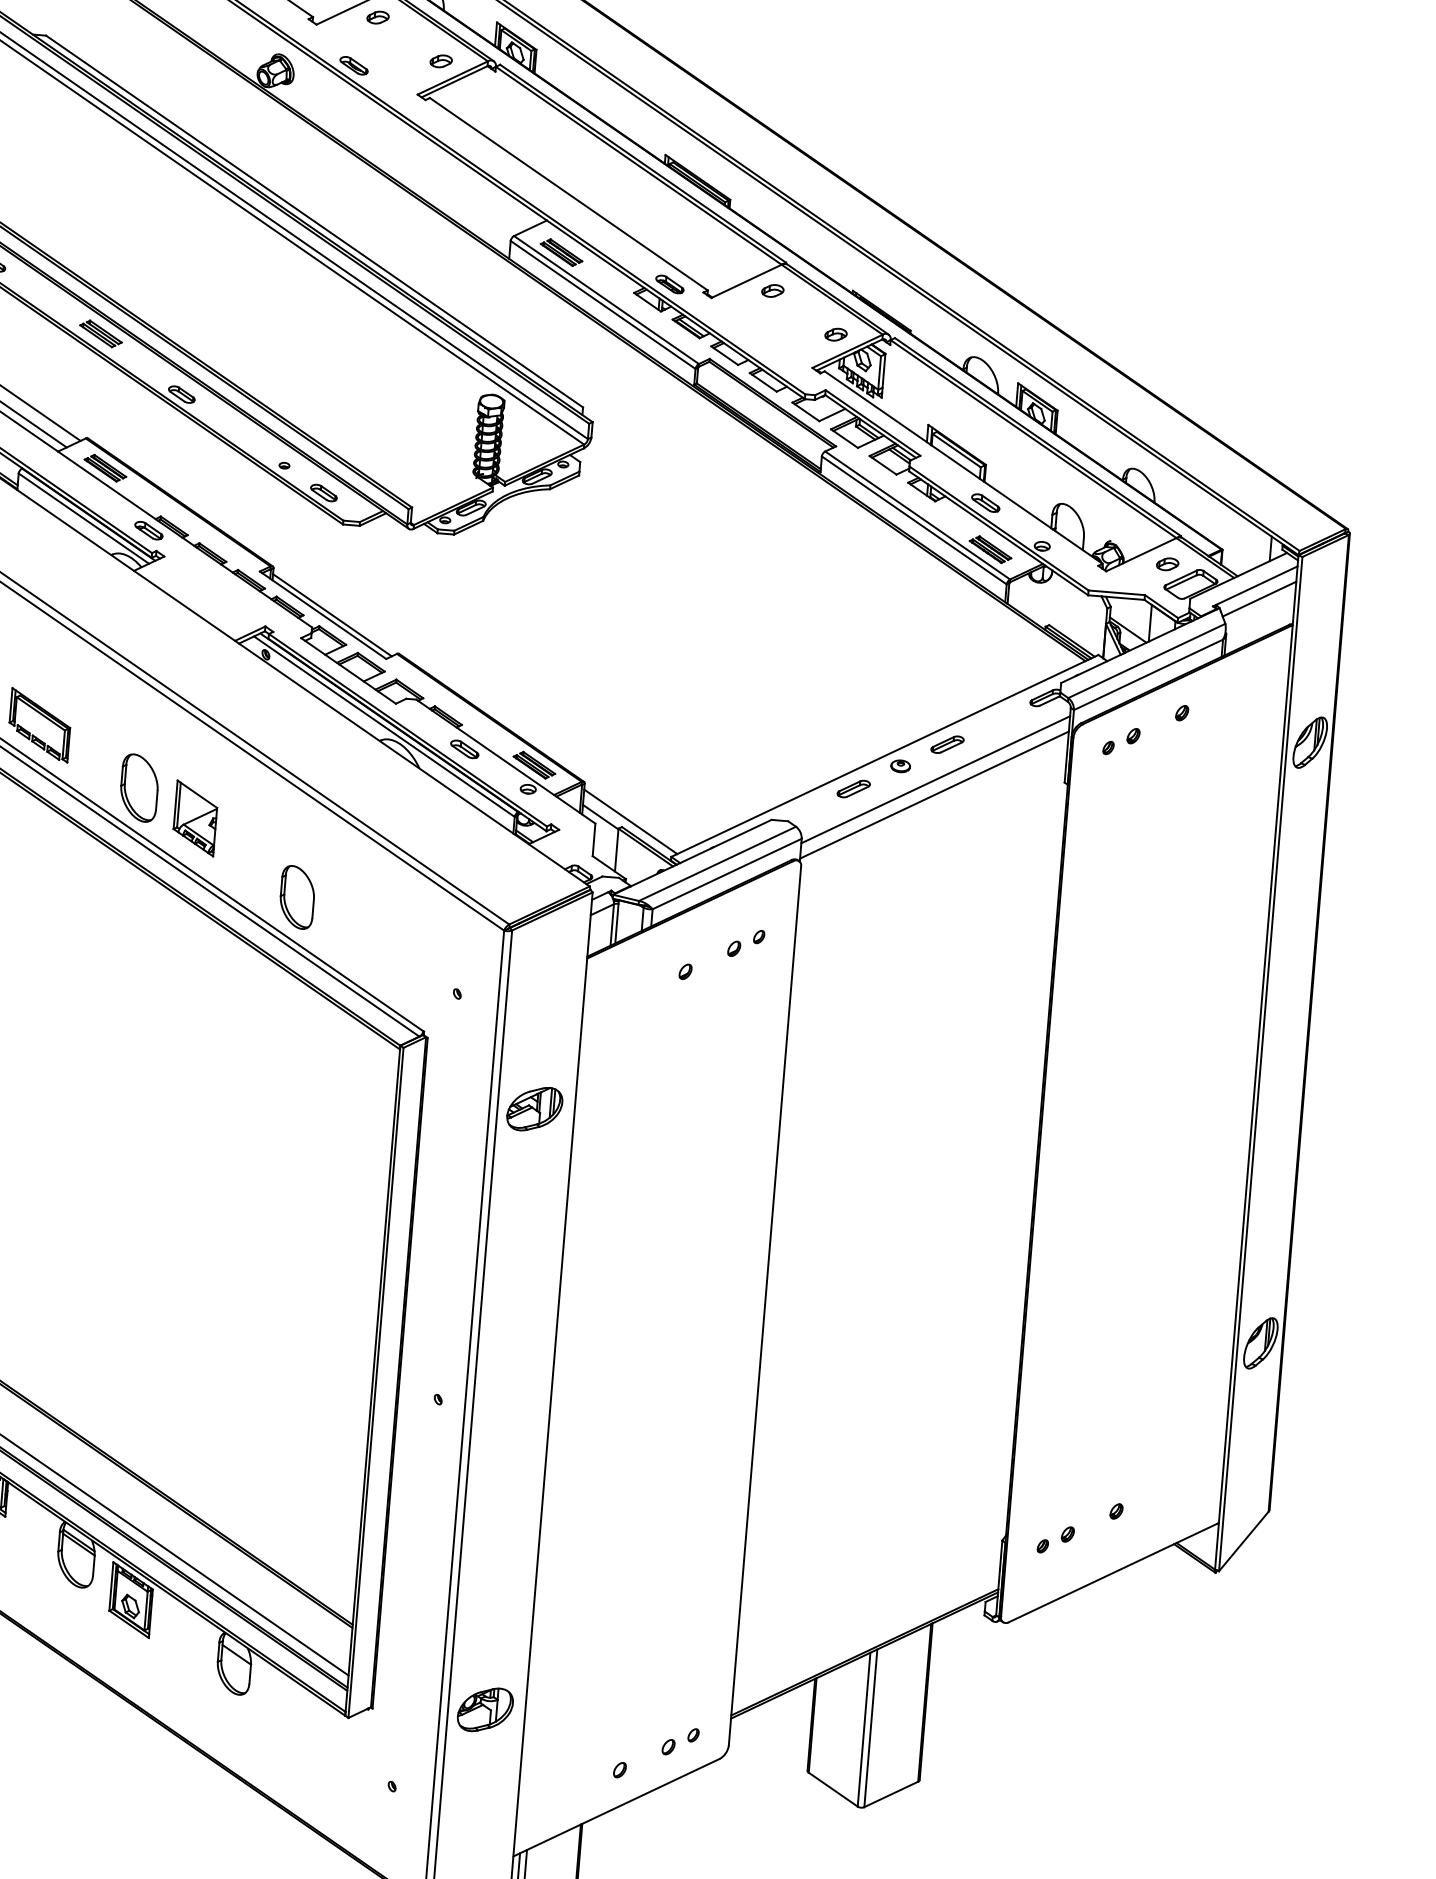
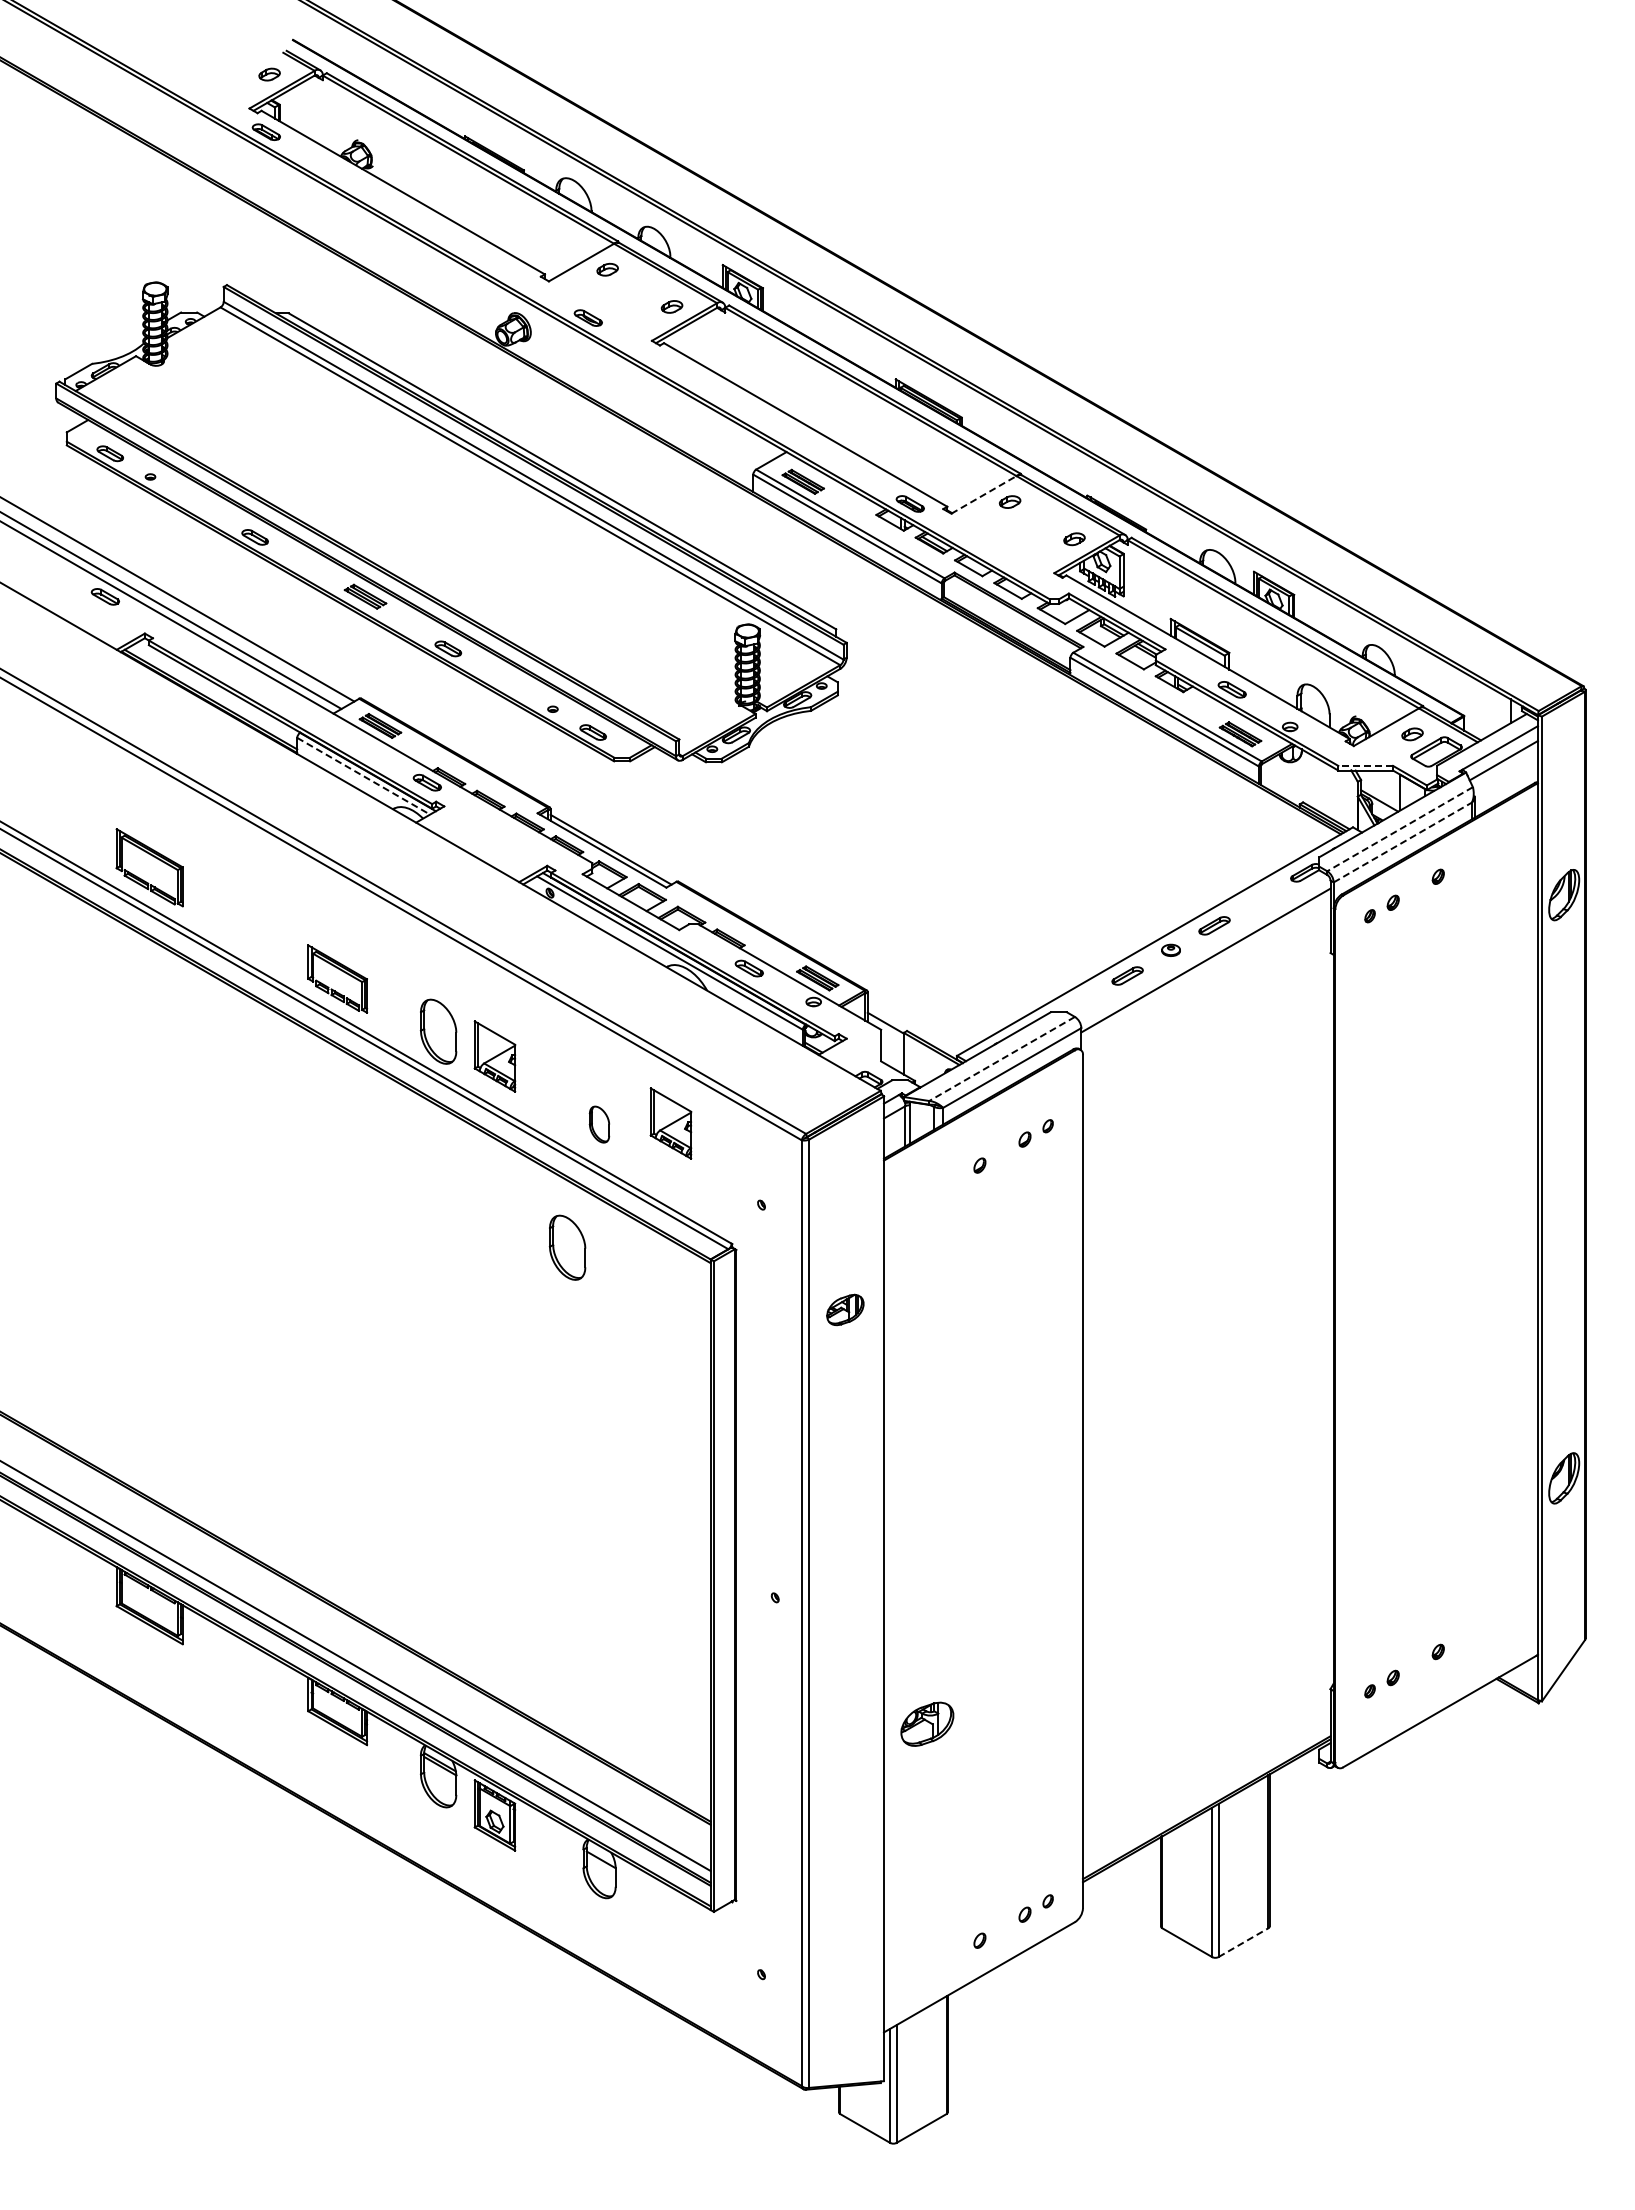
line: (746, 280) -> (983, 494), solid -> dashed
line: (83, 518) -> (363, 776), solid -> dashed
line: (1116, 592) -> (1365, 765), solid -> dashed
line: (1146, 661) -> (1399, 829), solid -> dashed
line: (1148, 674) -> (1402, 842), solid -> dashed
line: (934, 795) -> (1205, 975), removed
line: (630, 820) -> (914, 1024), removed
line: (716, 864) -> (1001, 1059), solid -> dashed
part: (297, 897) -> (599, 1124), size x0.6
part: (370, 902) -> (670, 1123), added
part: (253, 1021) -> (567, 1247), added
part: (534, 1108) -> (845, 1309), size x0.7
part: (485, 1709) -> (927, 1723), moved
line: (891, 1794) -> (1243, 1942), solid -> dashed

